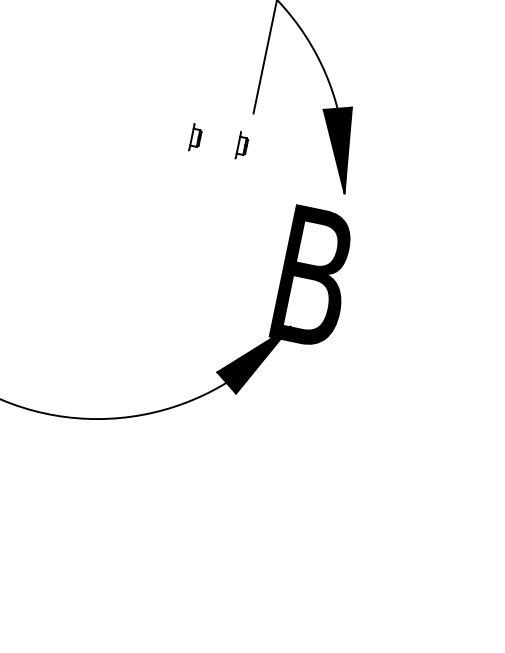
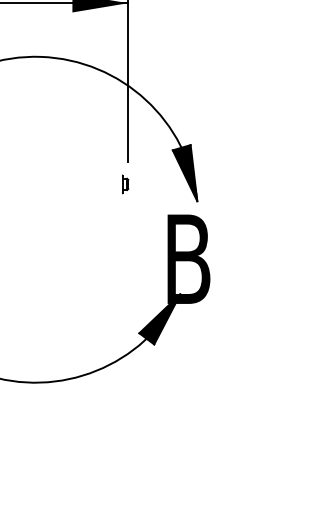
part: (196, 138) -> (94, 185), removed

